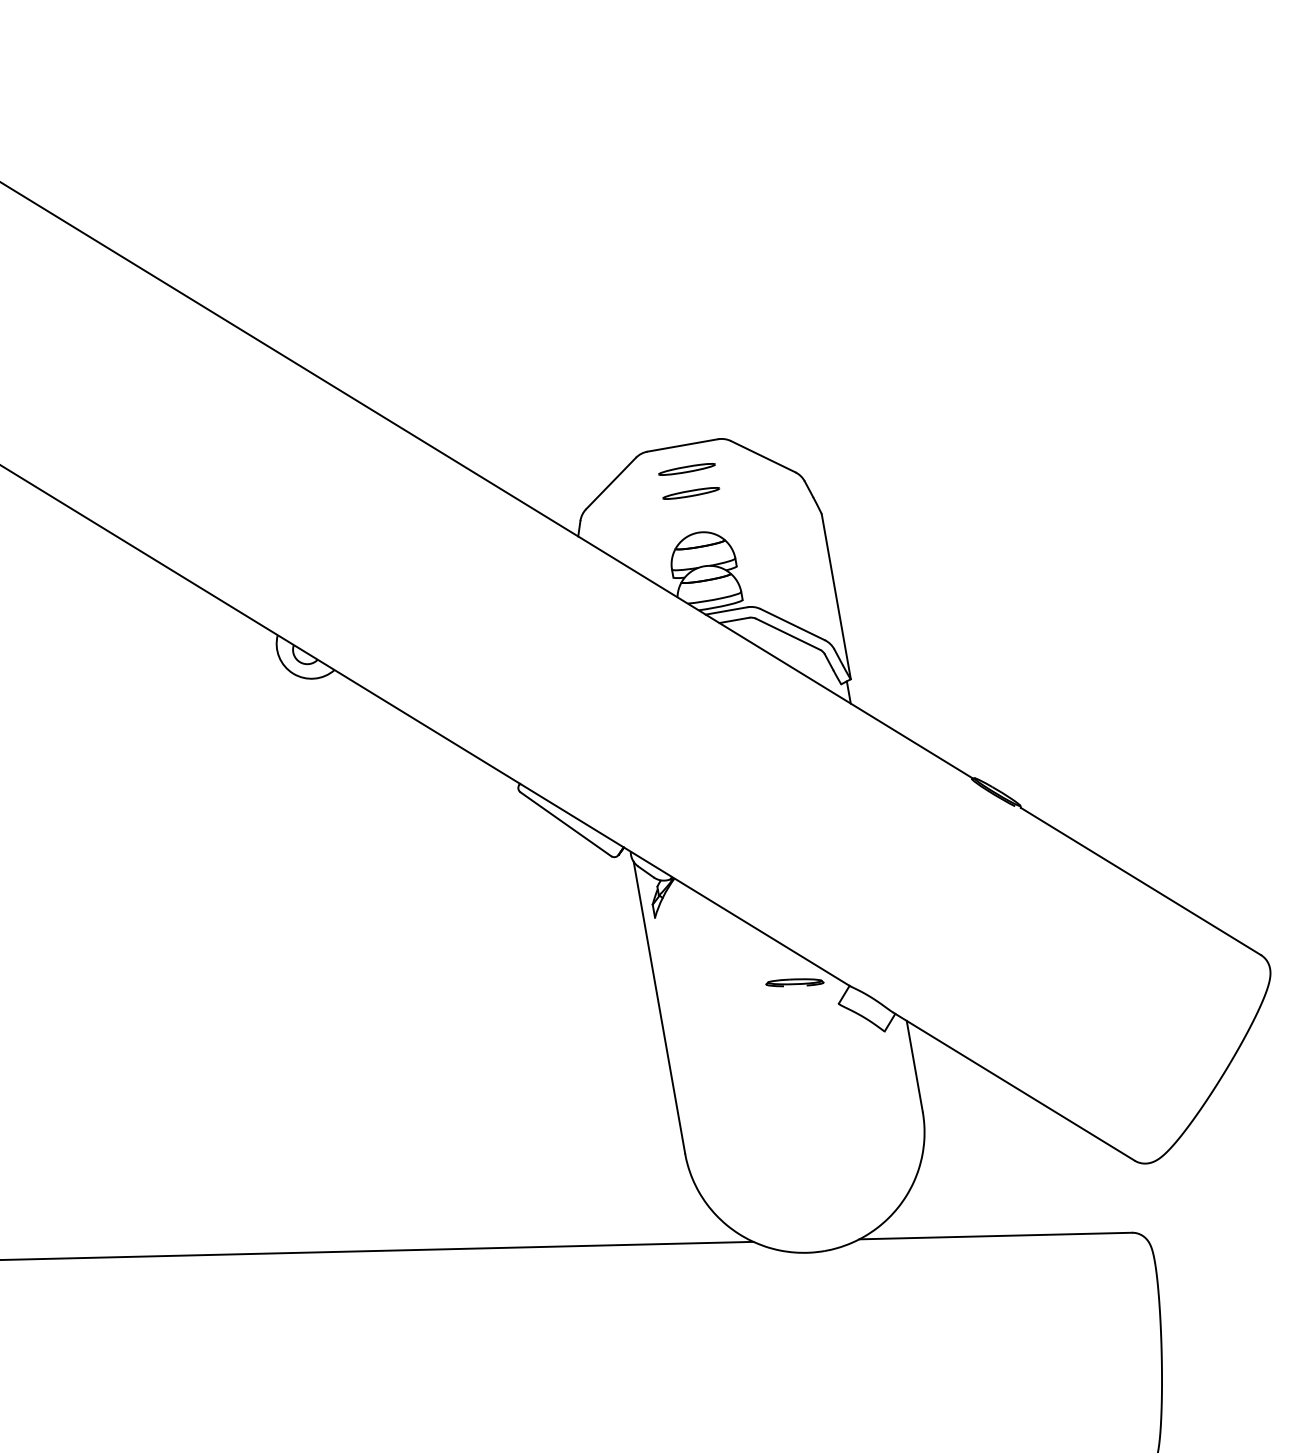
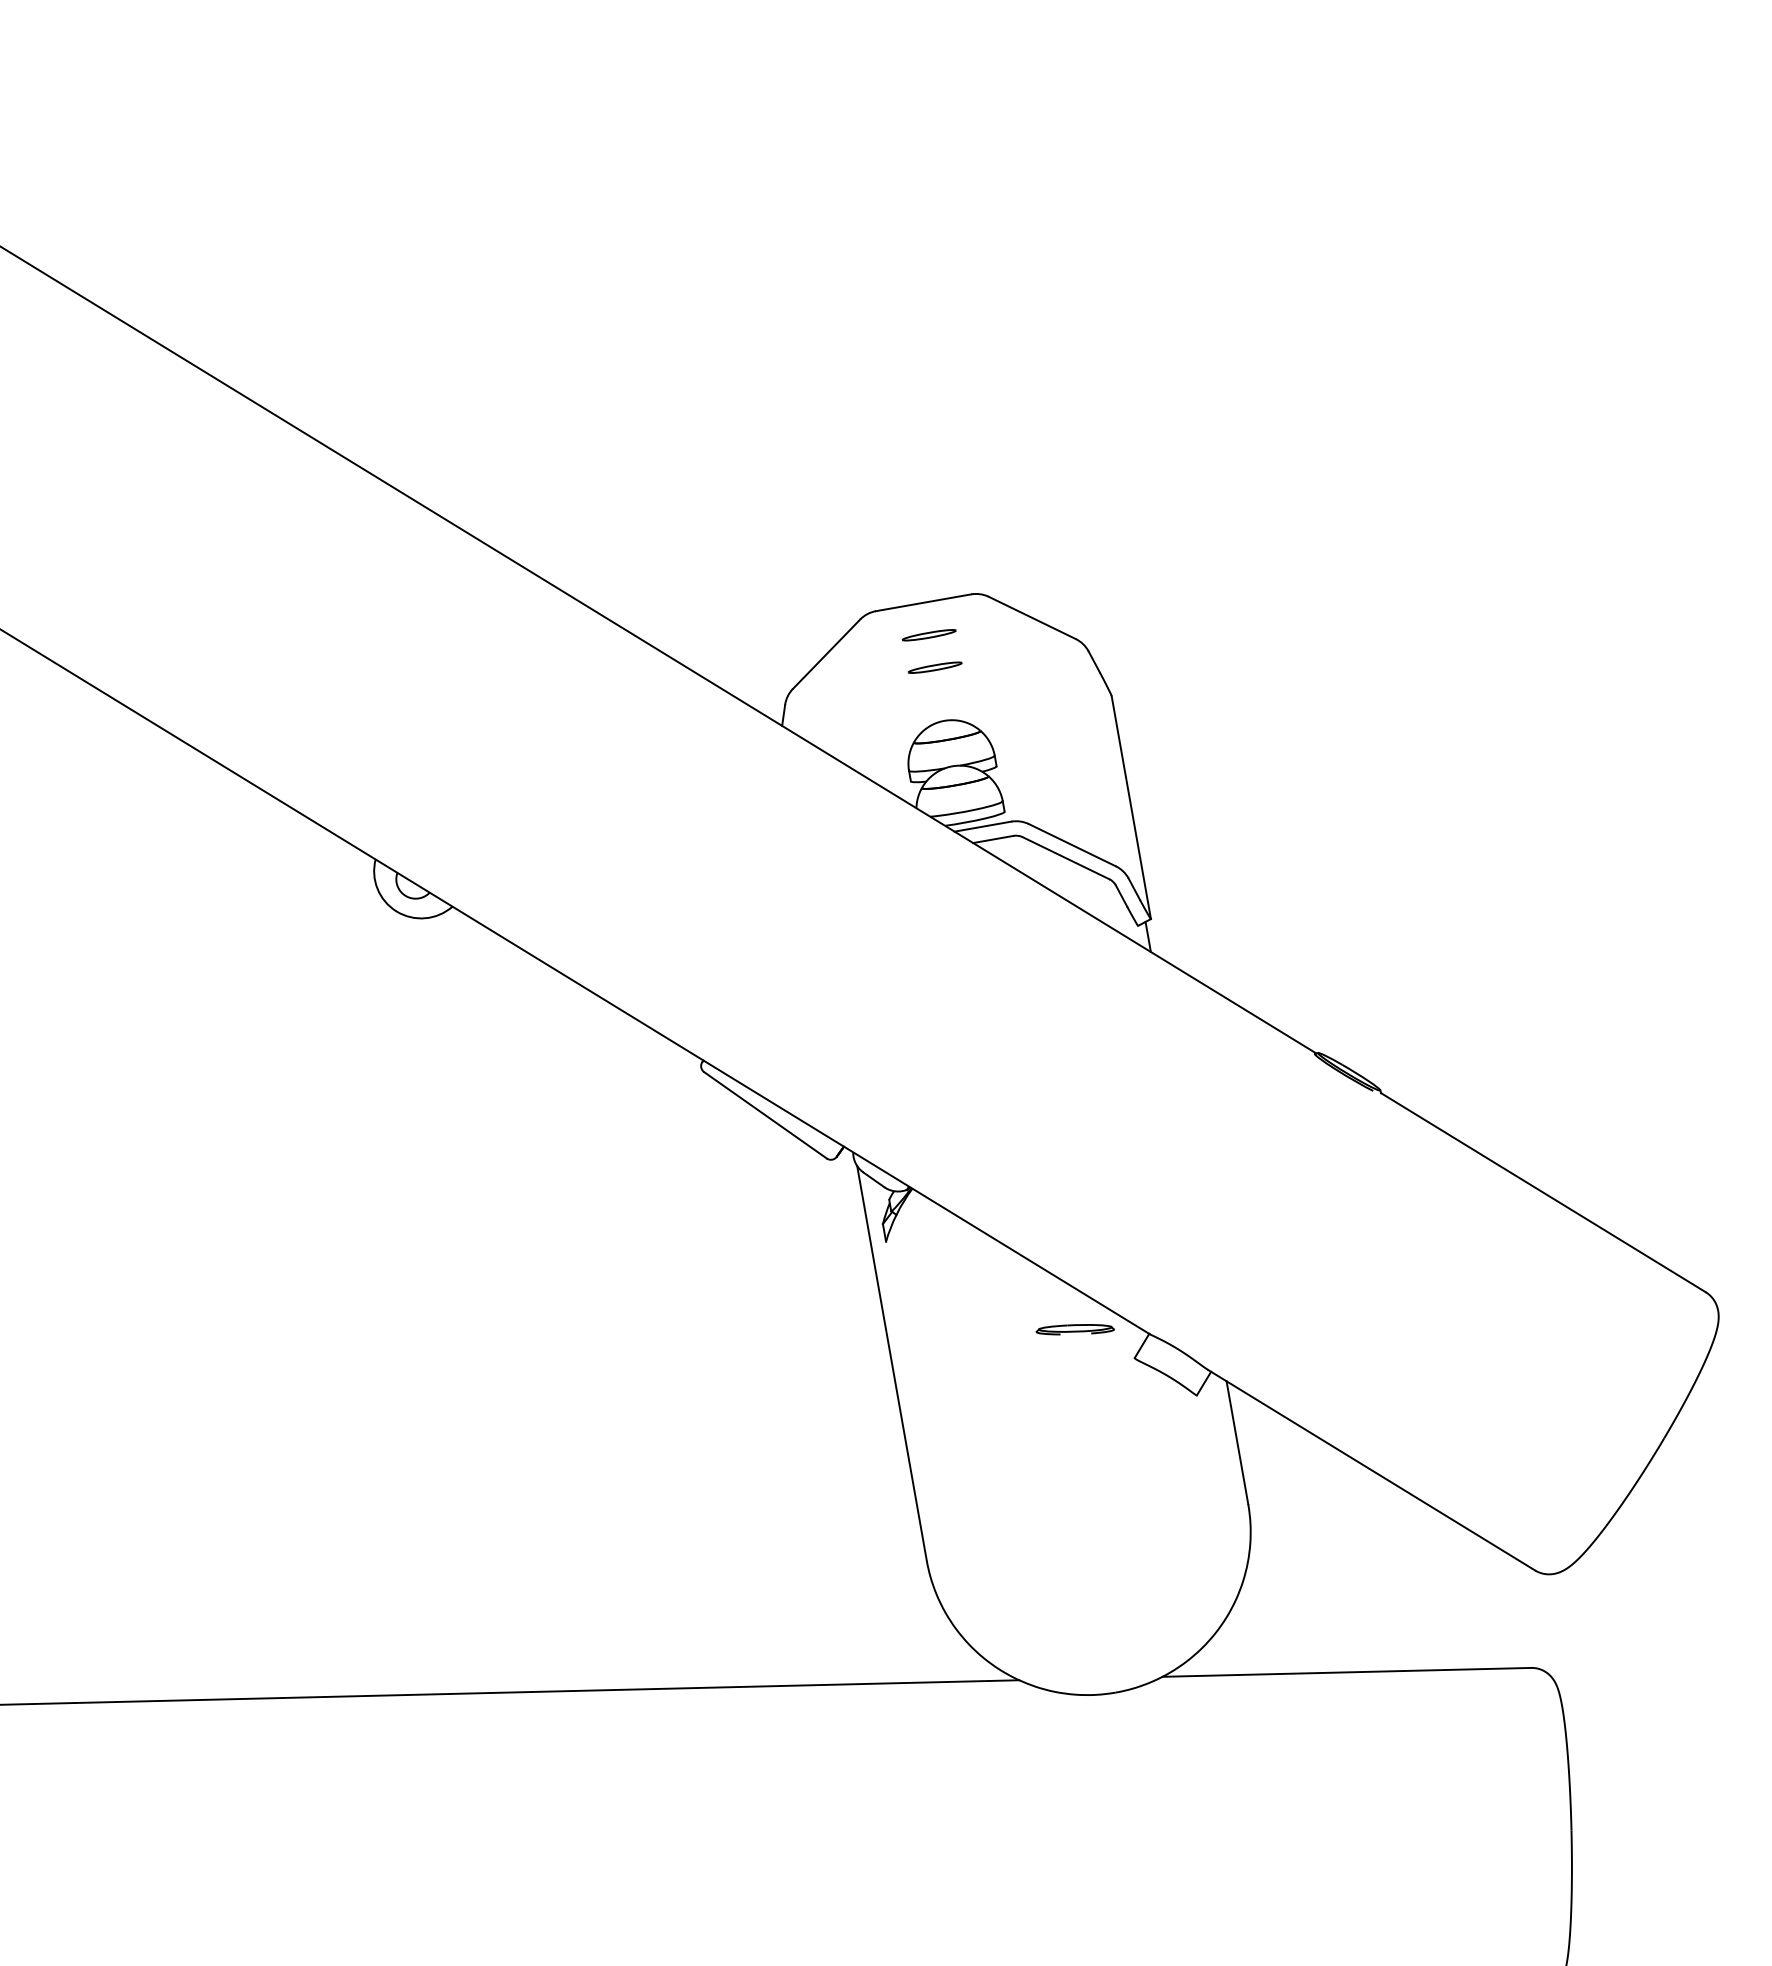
part: (686, 469) -> (928, 635), size x0.7
part: (691, 493) -> (935, 667), size x0.7

